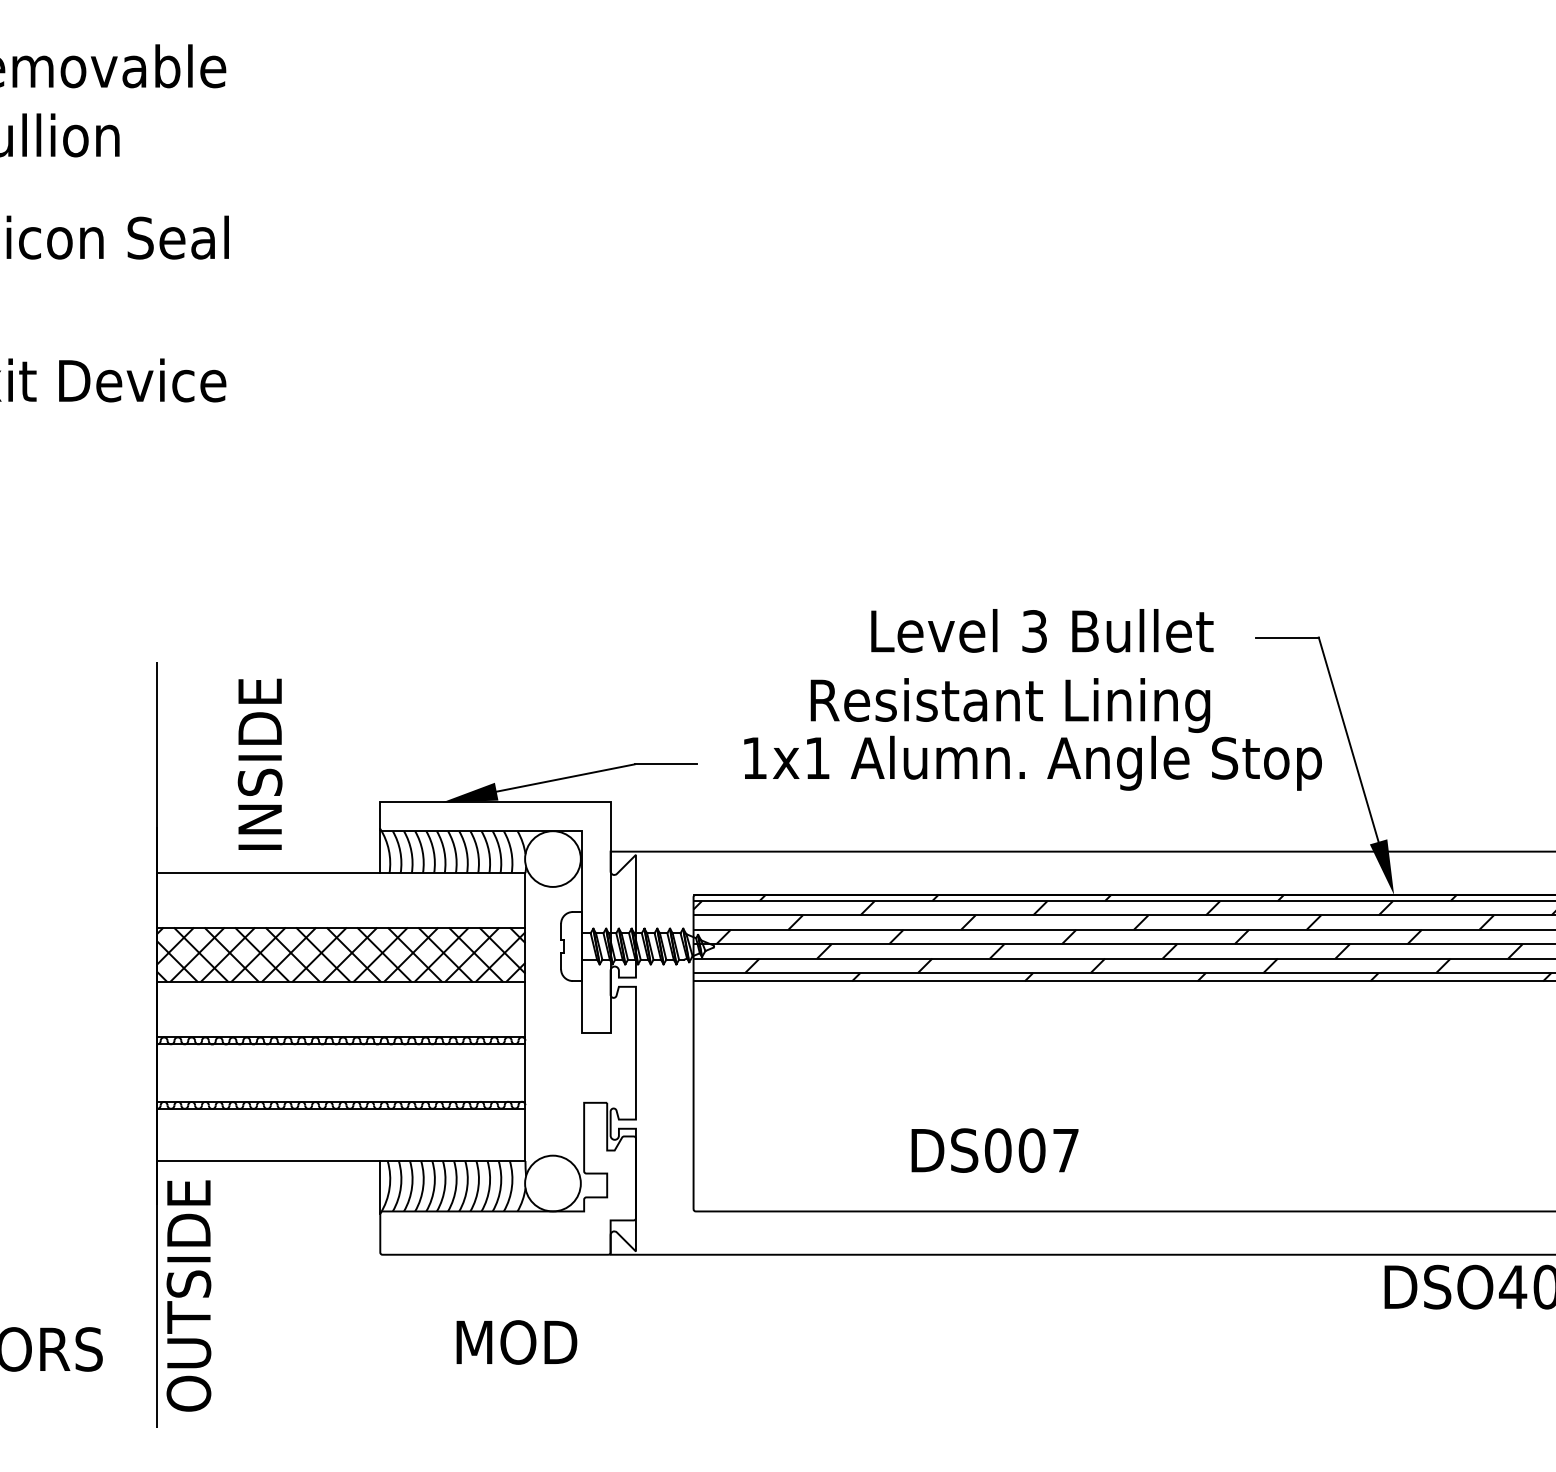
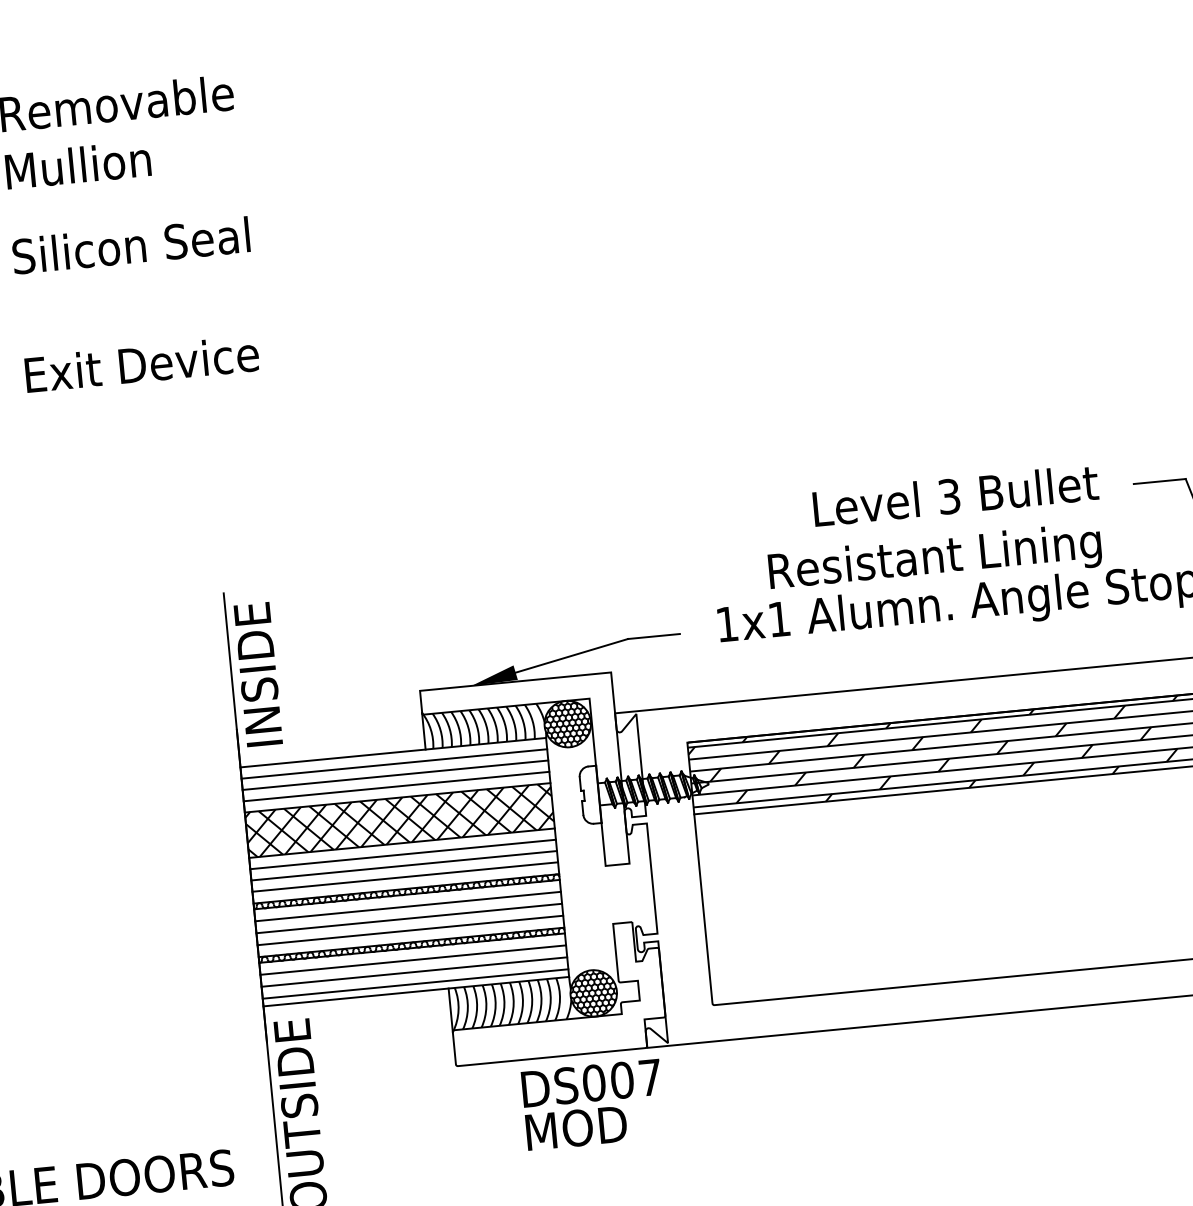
text: (259, 763) -> (257, 673), moved
hatch: (552, 858) -> (567, 723), added
line: (341, 886) -> (394, 763), added
line: (341, 900) -> (395, 775), added
line: (341, 913) -> (396, 786), added
line: (341, 995) -> (403, 854), added
line: (341, 1009) -> (404, 865), added
line: (341, 1022) -> (405, 876), added
line: (341, 1058) -> (408, 906), added
line: (341, 1072) -> (409, 918), added
line: (341, 1087) -> (410, 930), added
line: (341, 1123) -> (413, 960), added
line: (341, 1137) -> (414, 972), added
text: (994, 1150) -> (591, 1083), moved
line: (341, 1151) -> (415, 983), added
hatch: (552, 1183) -> (593, 993), added

